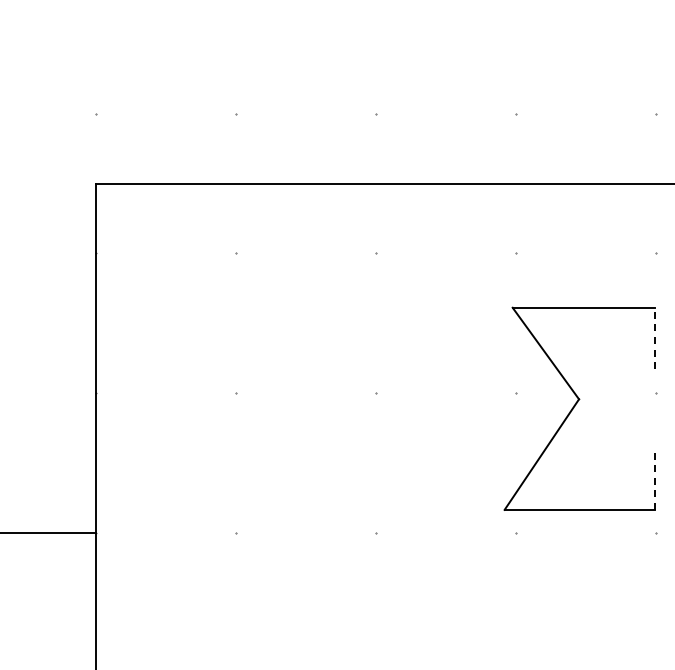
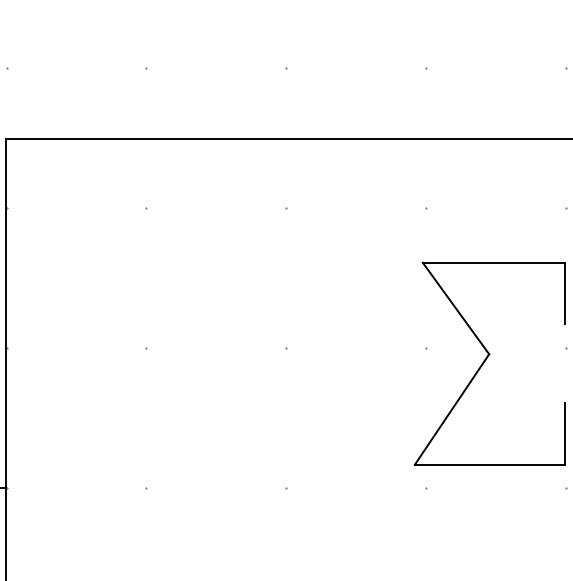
line: (655, 338) -> (565, 293), dashed -> solid
line: (655, 478) -> (565, 433), dashed -> solid

